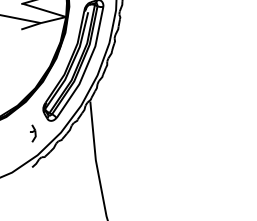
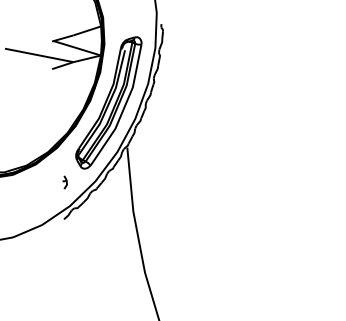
part: (32, 133) -> (64, 182), size x0.7

